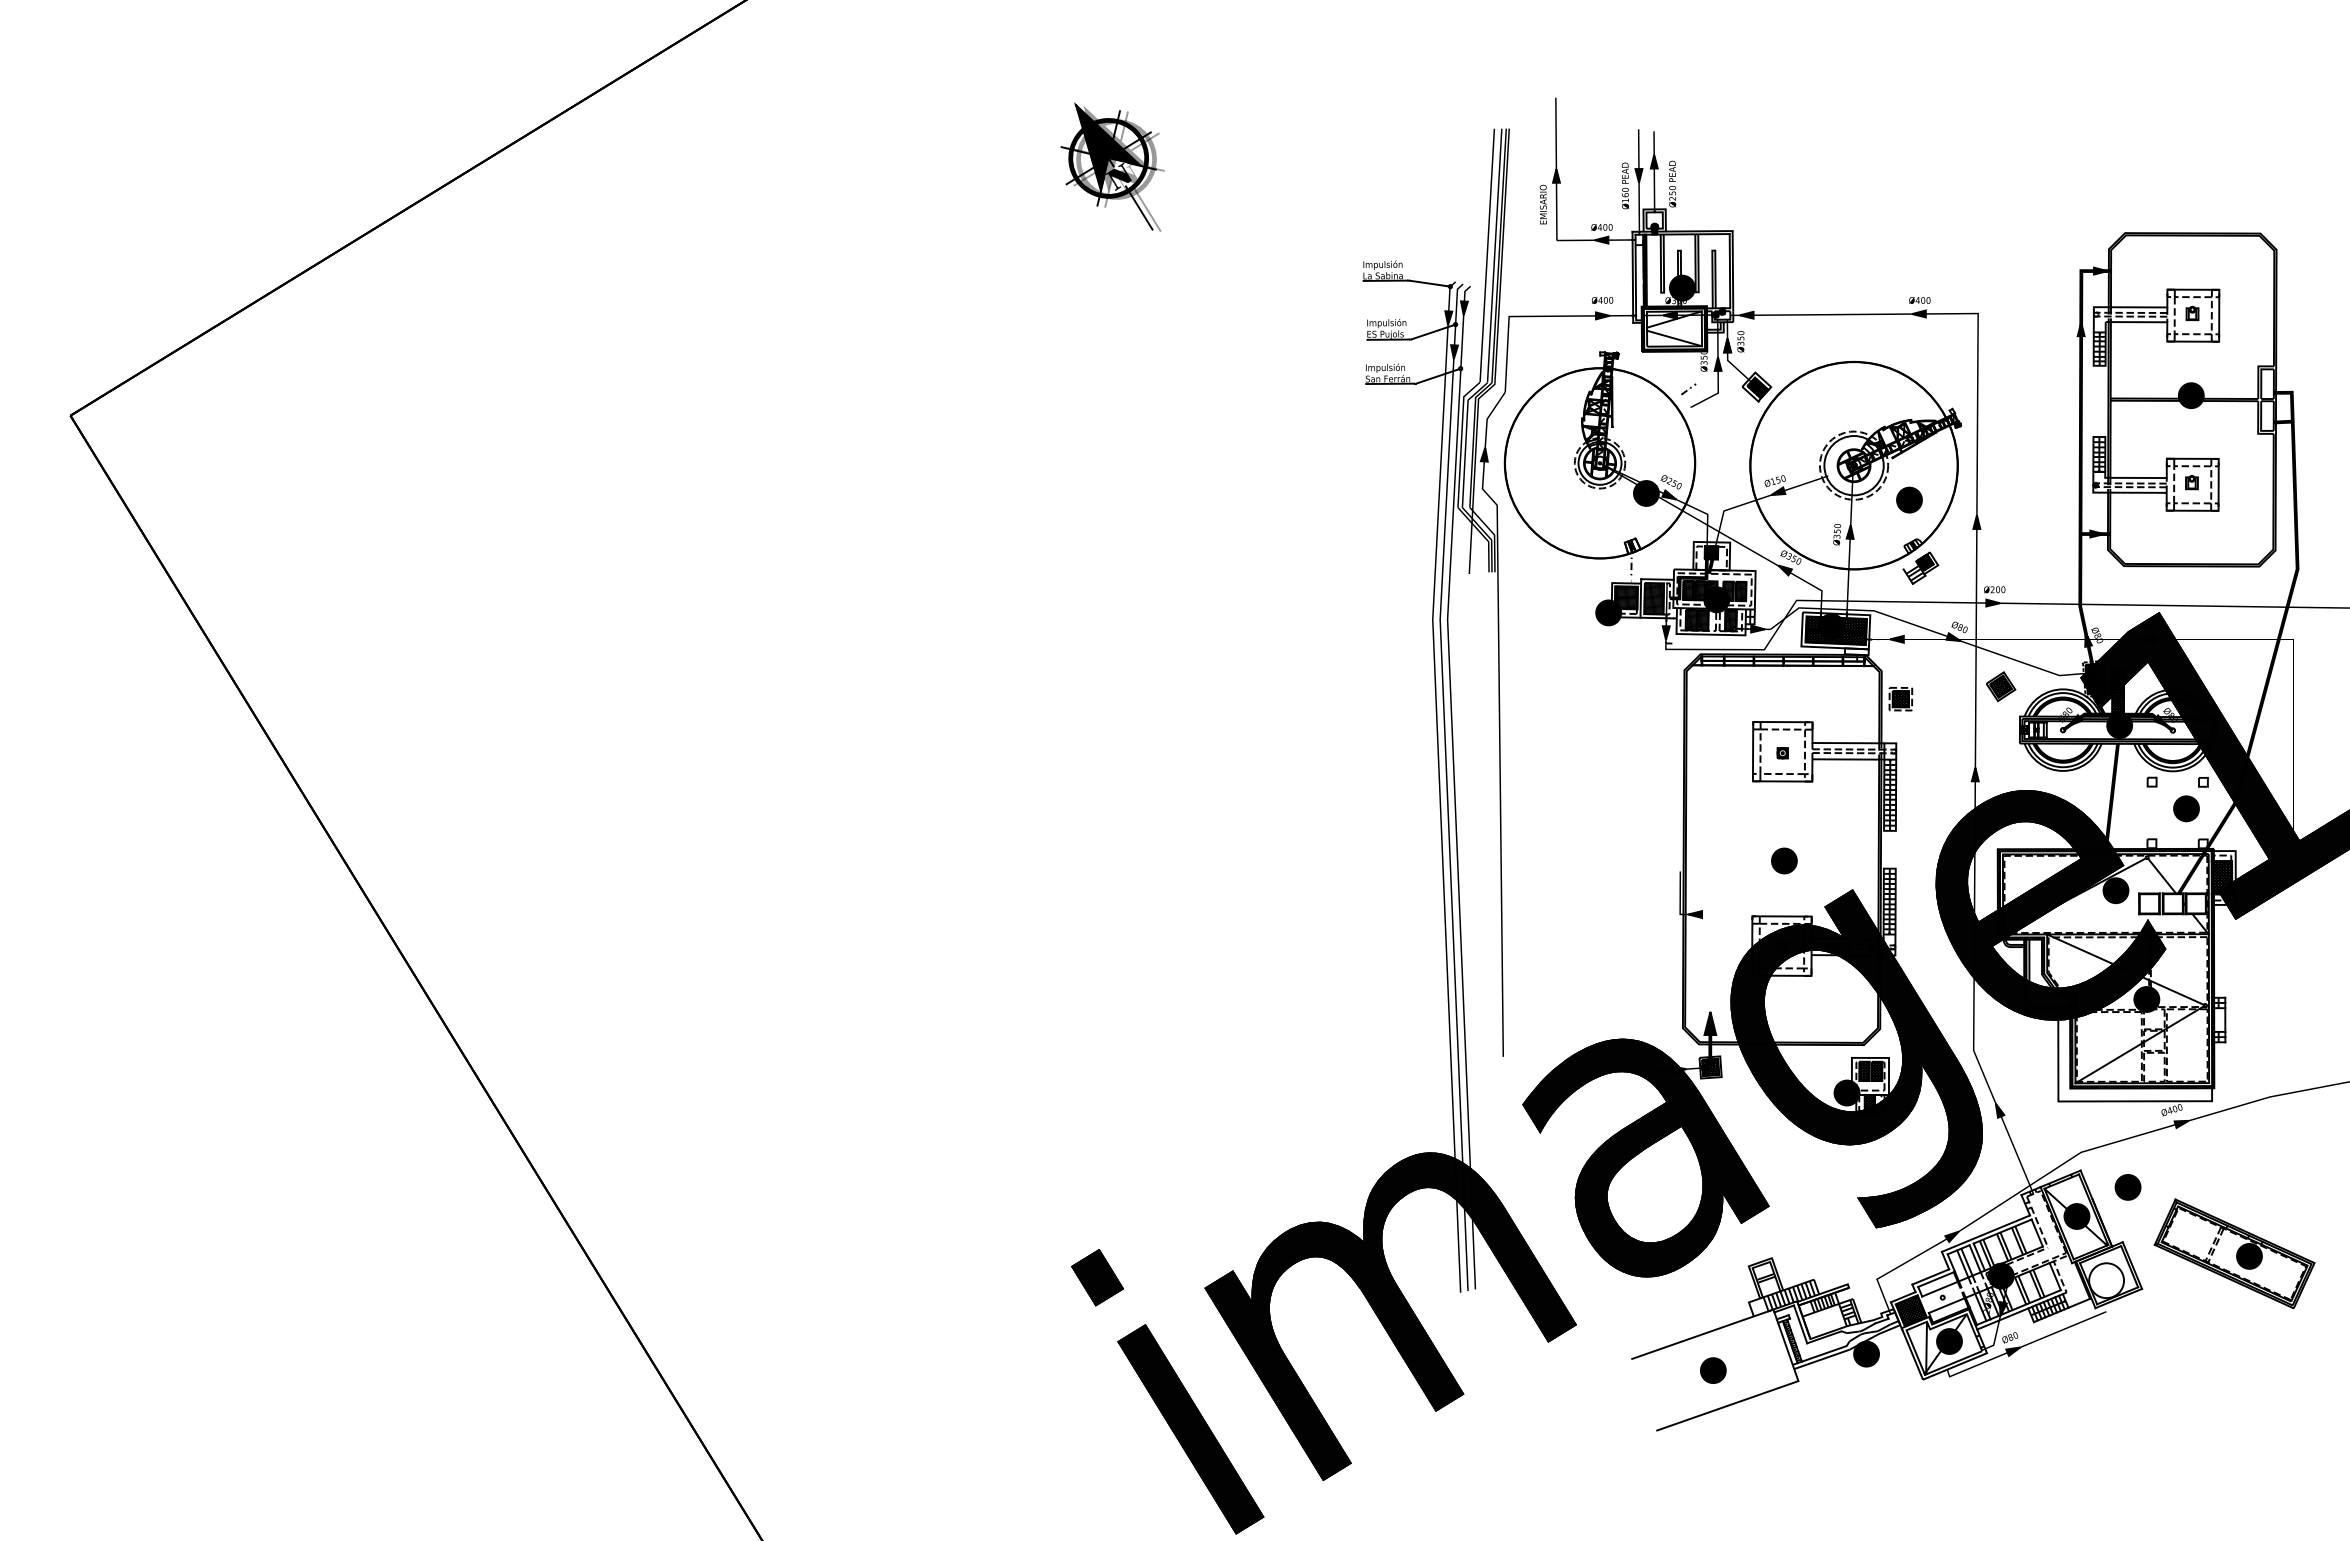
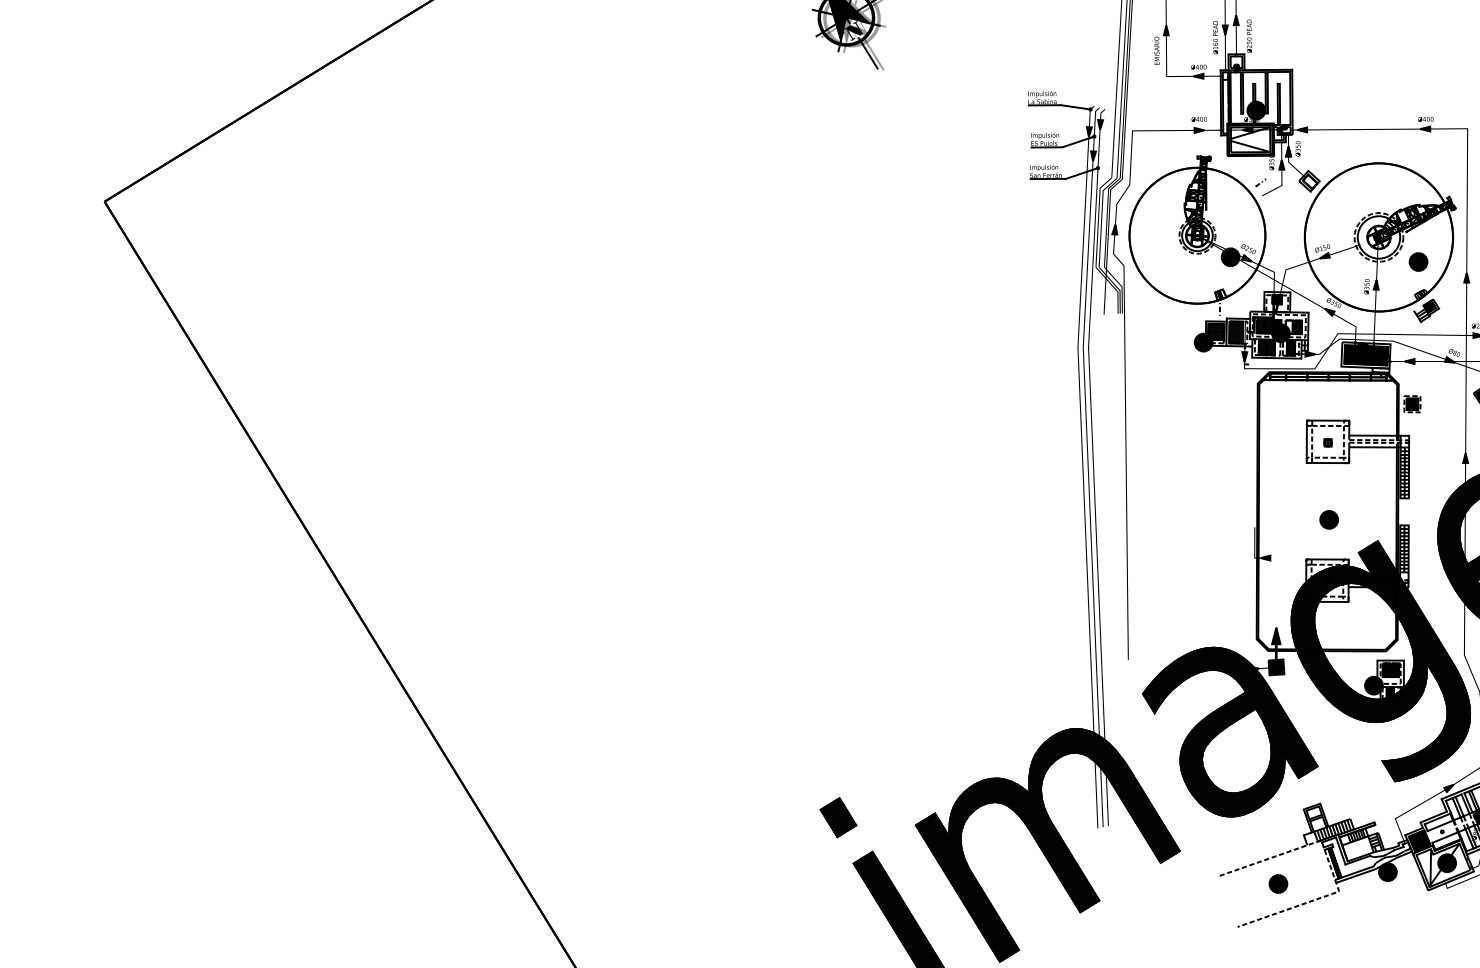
hatch: (1758, 388) -> (1310, 182), removed
hatch: (1728, 590) -> (1289, 326), removed
line: (1785, 1345) -> (1329, 866), solid -> dashed

